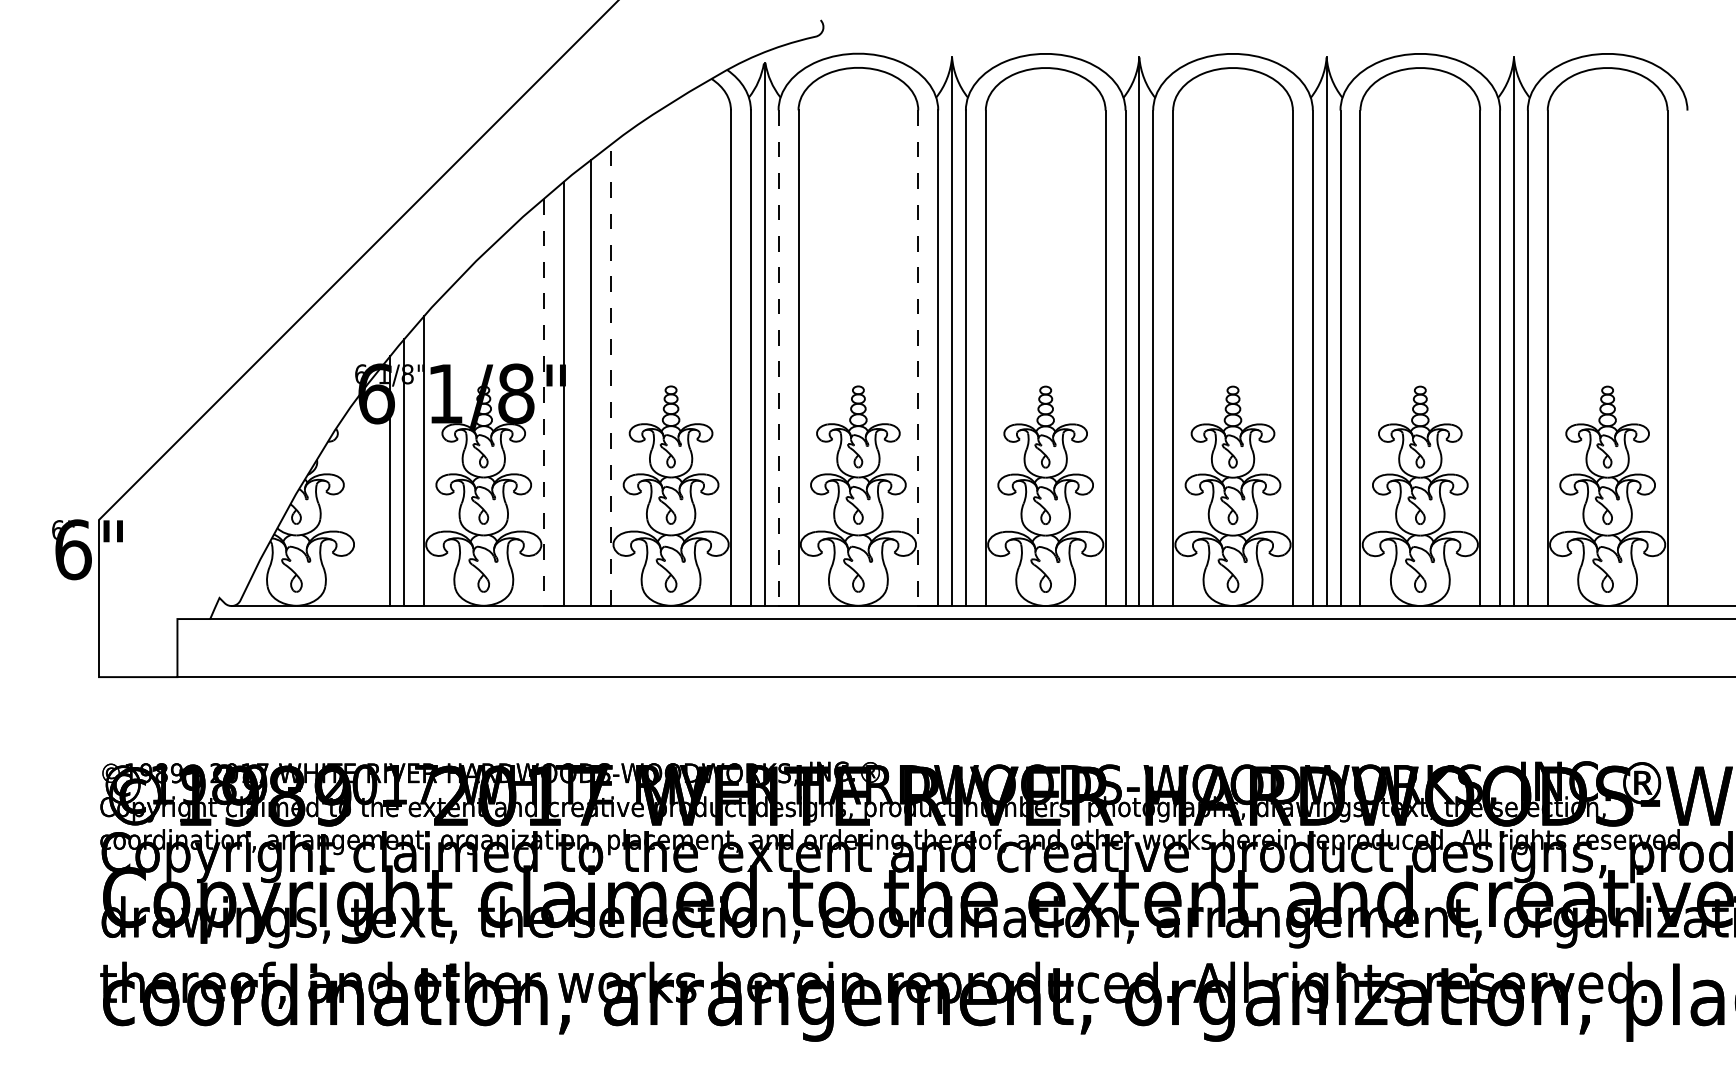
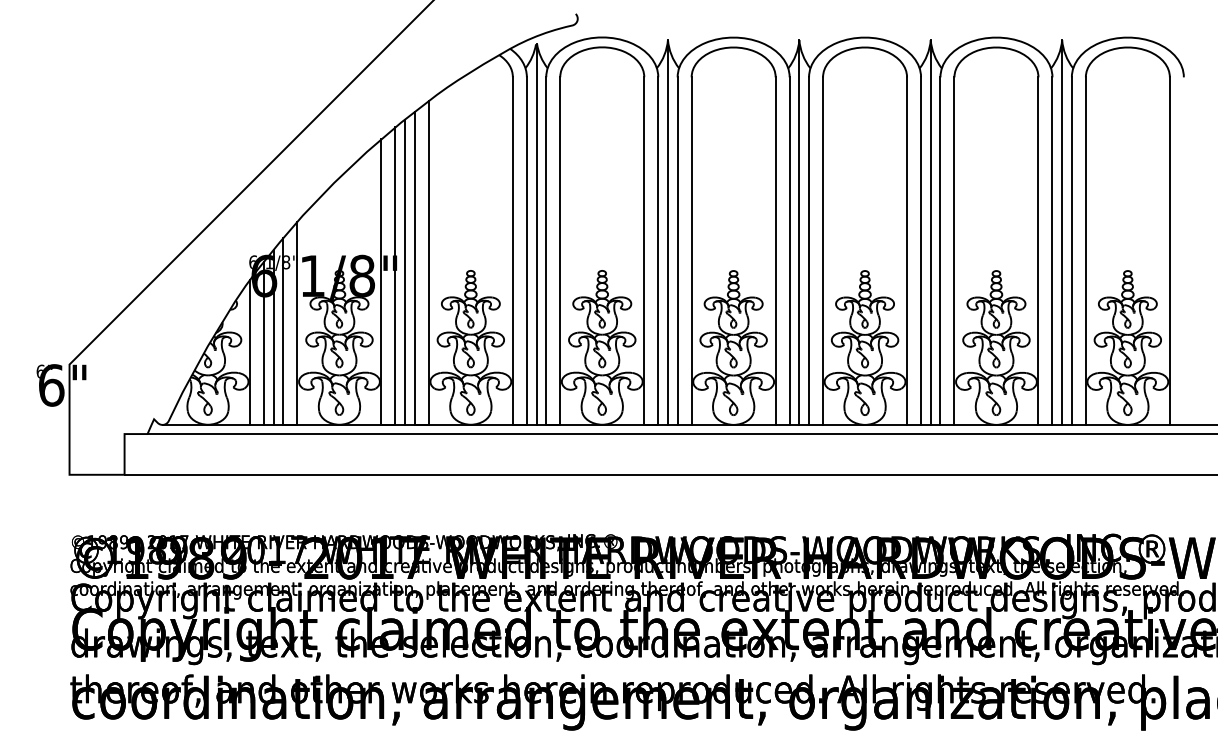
line: (778, 358) -> (546, 251), dashed -> solid
line: (918, 358) -> (644, 251), dashed -> solid
line: (611, 375) -> (429, 263), dashed -> solid
line: (577, 387) -> (405, 271), added
line: (543, 402) -> (381, 282), dashed -> solid
line: (376, 489) -> (264, 343), added
line: (356, 502) -> (250, 352), added

